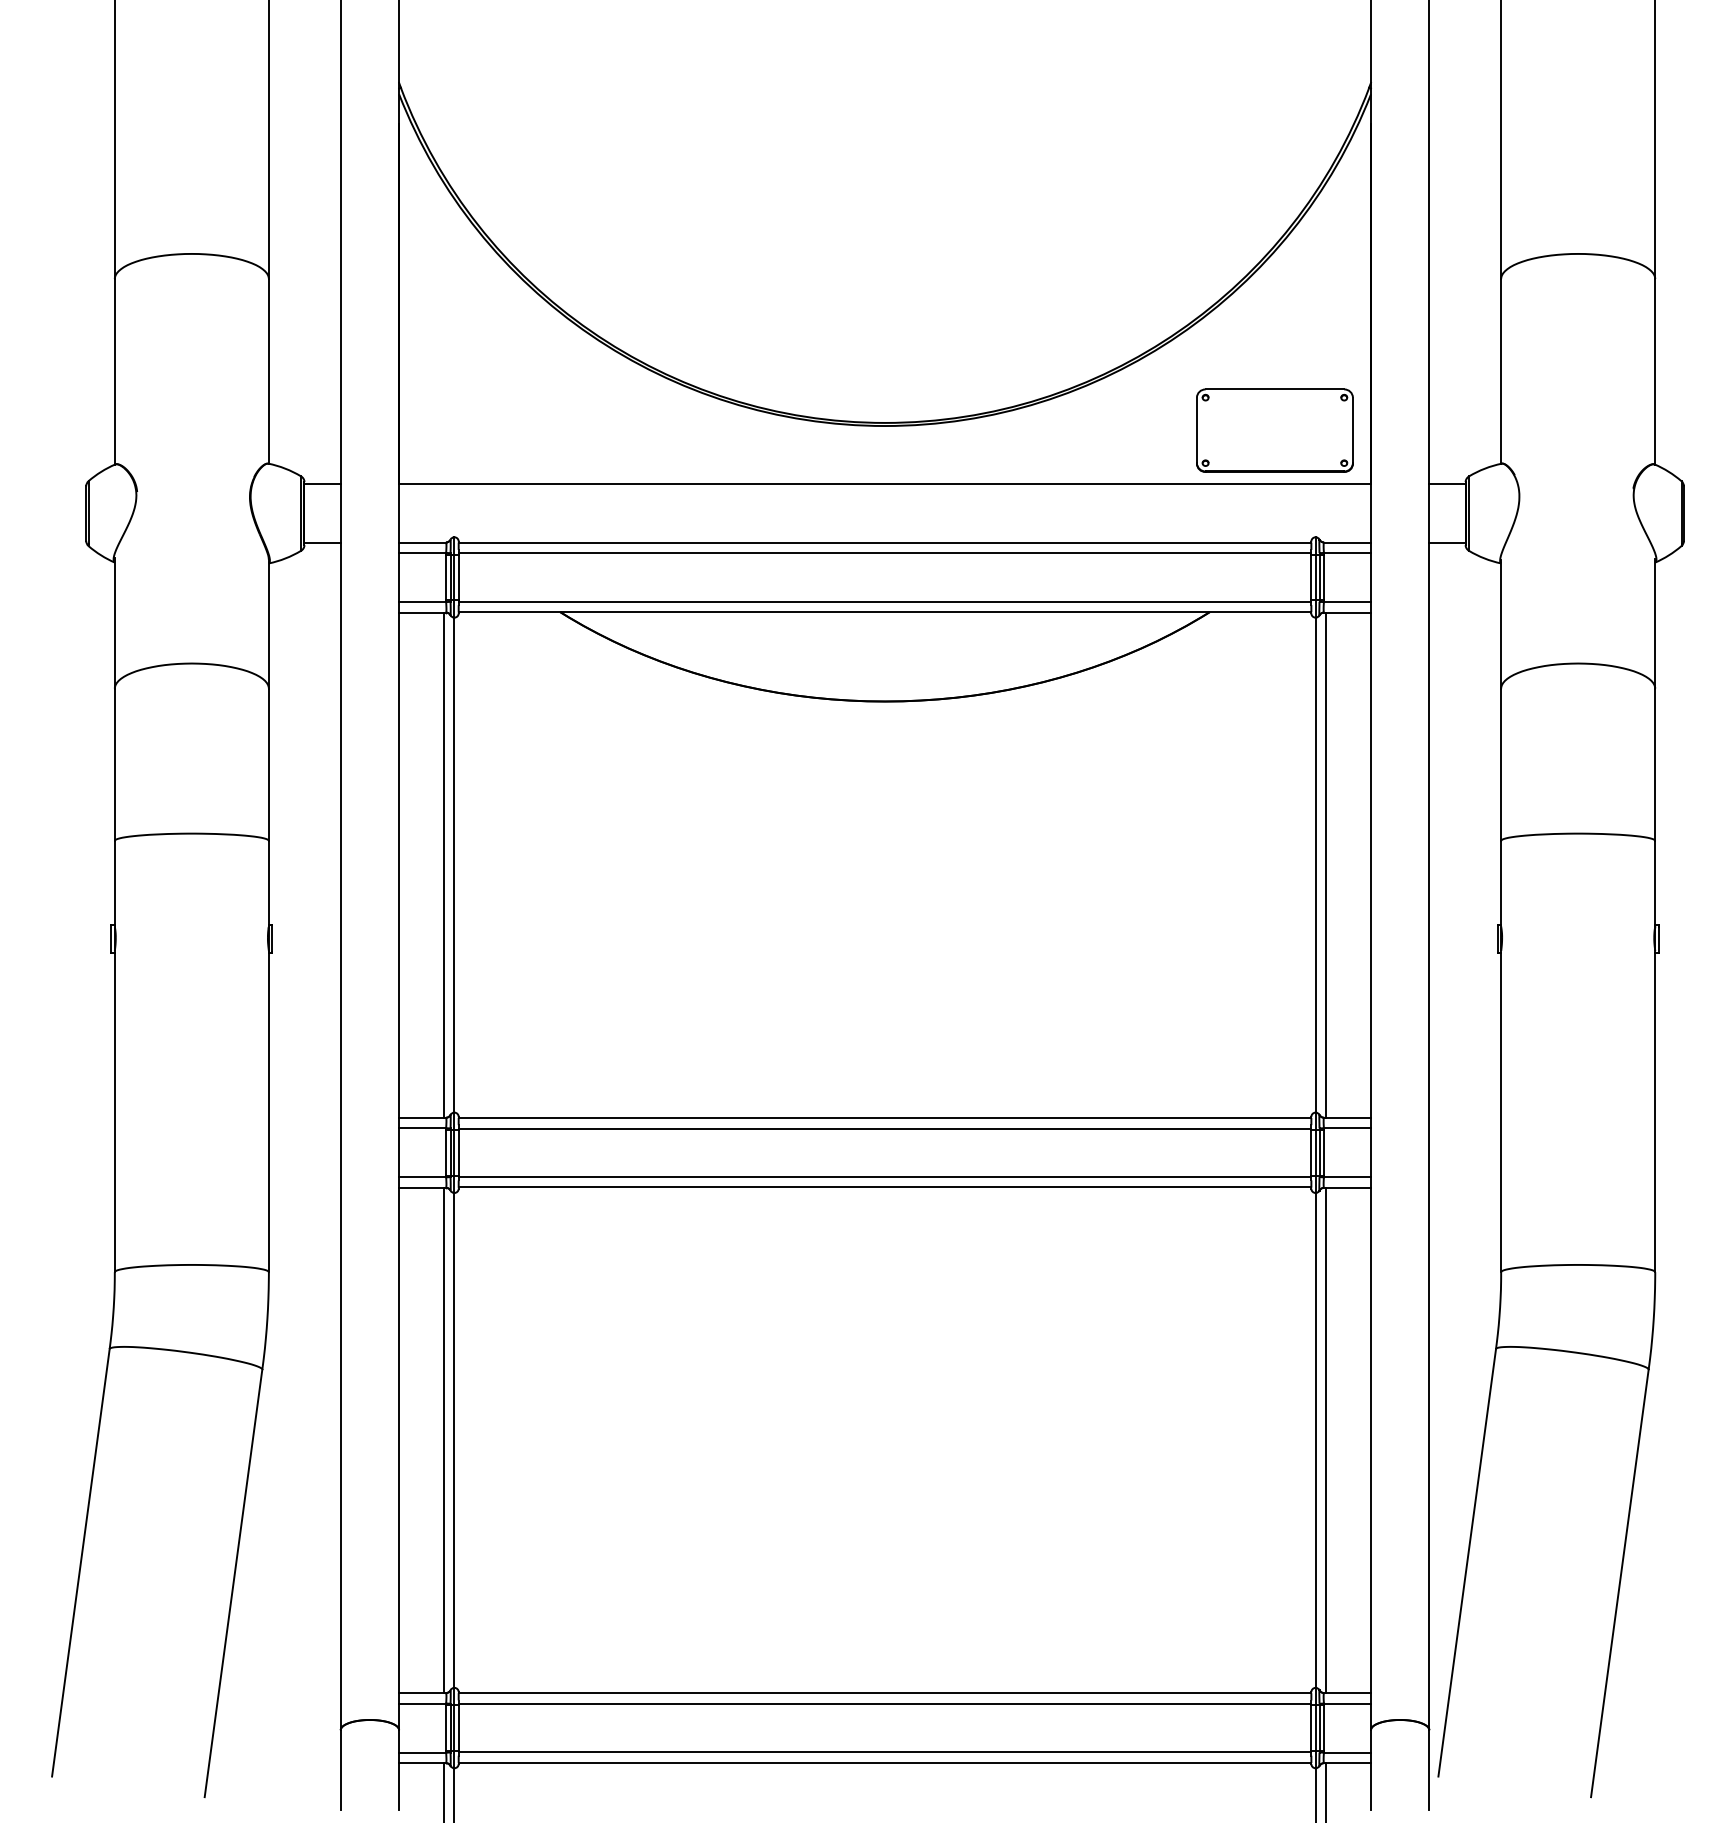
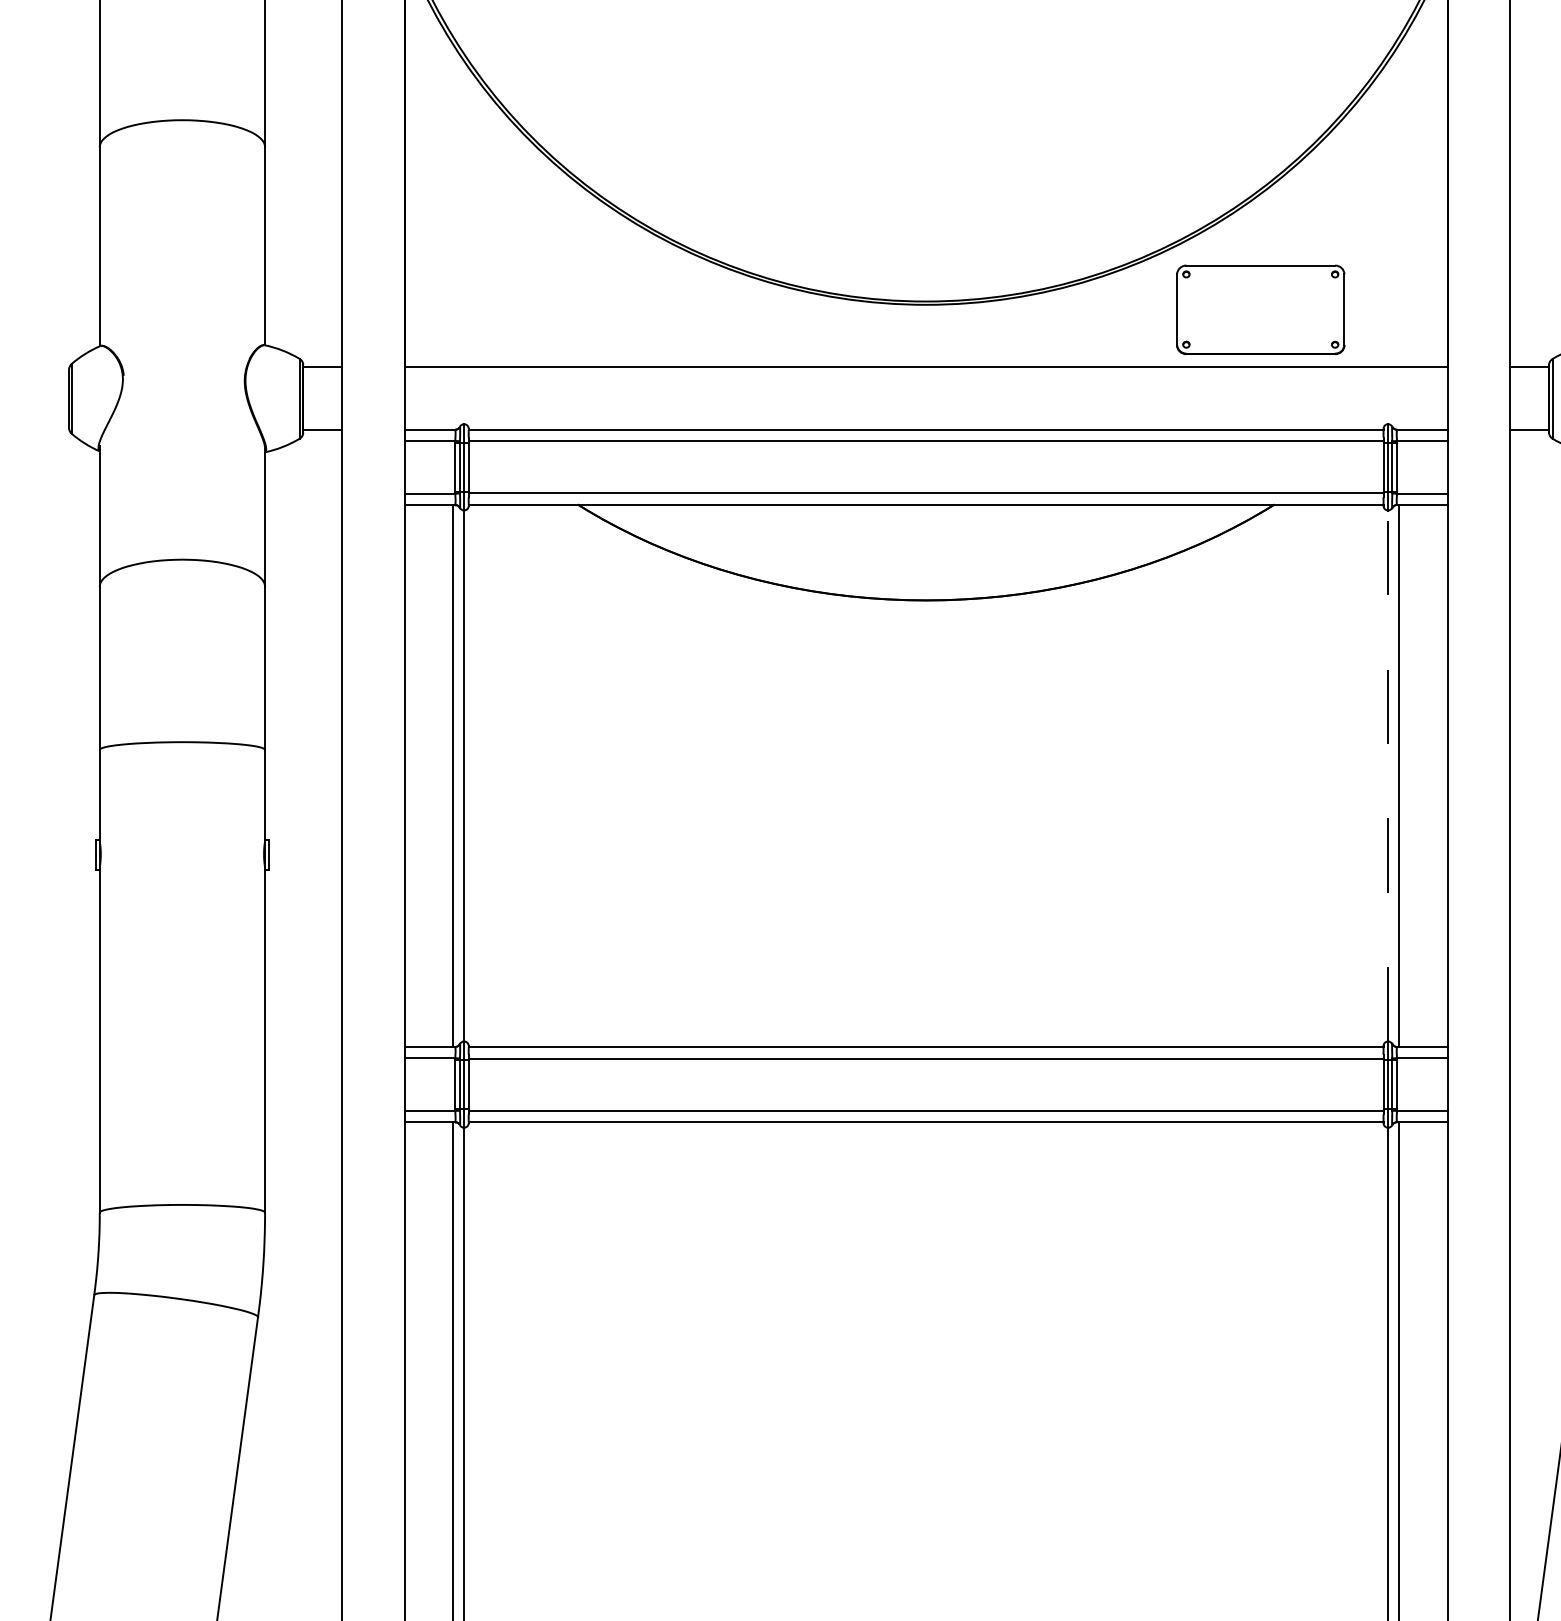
part: (1274, 430) -> (1260, 309), moved
line: (1315, 864) -> (1387, 775), solid -> dashed

